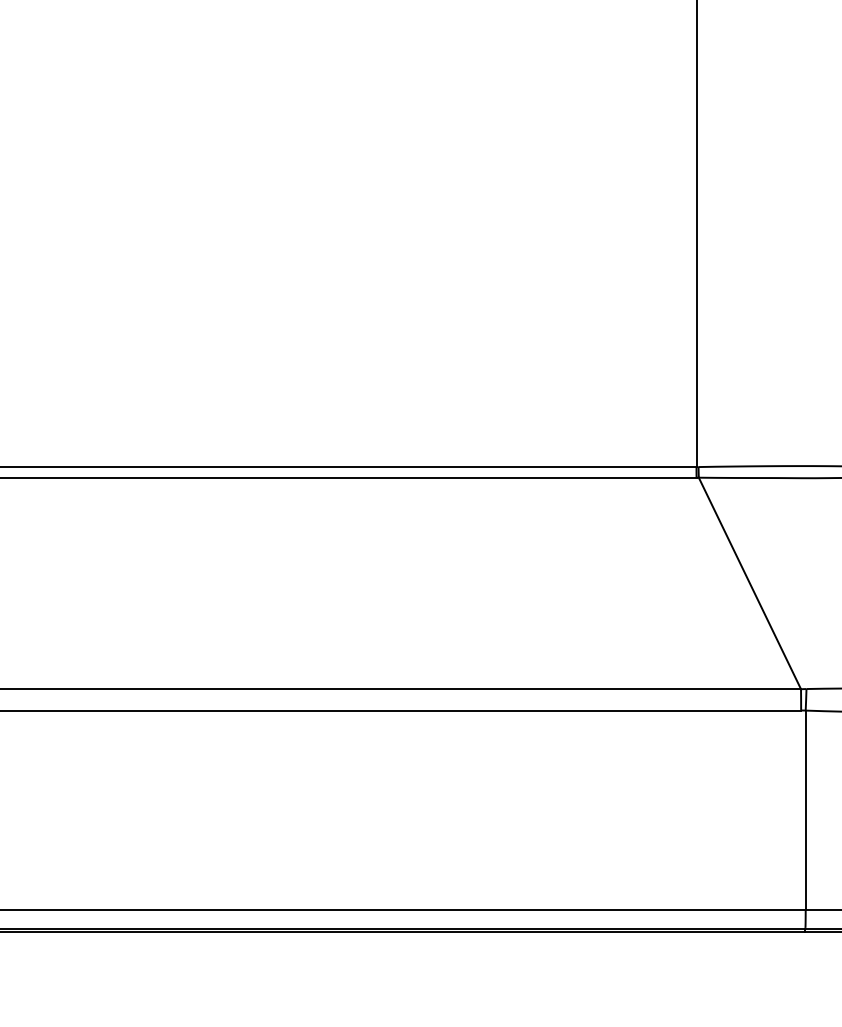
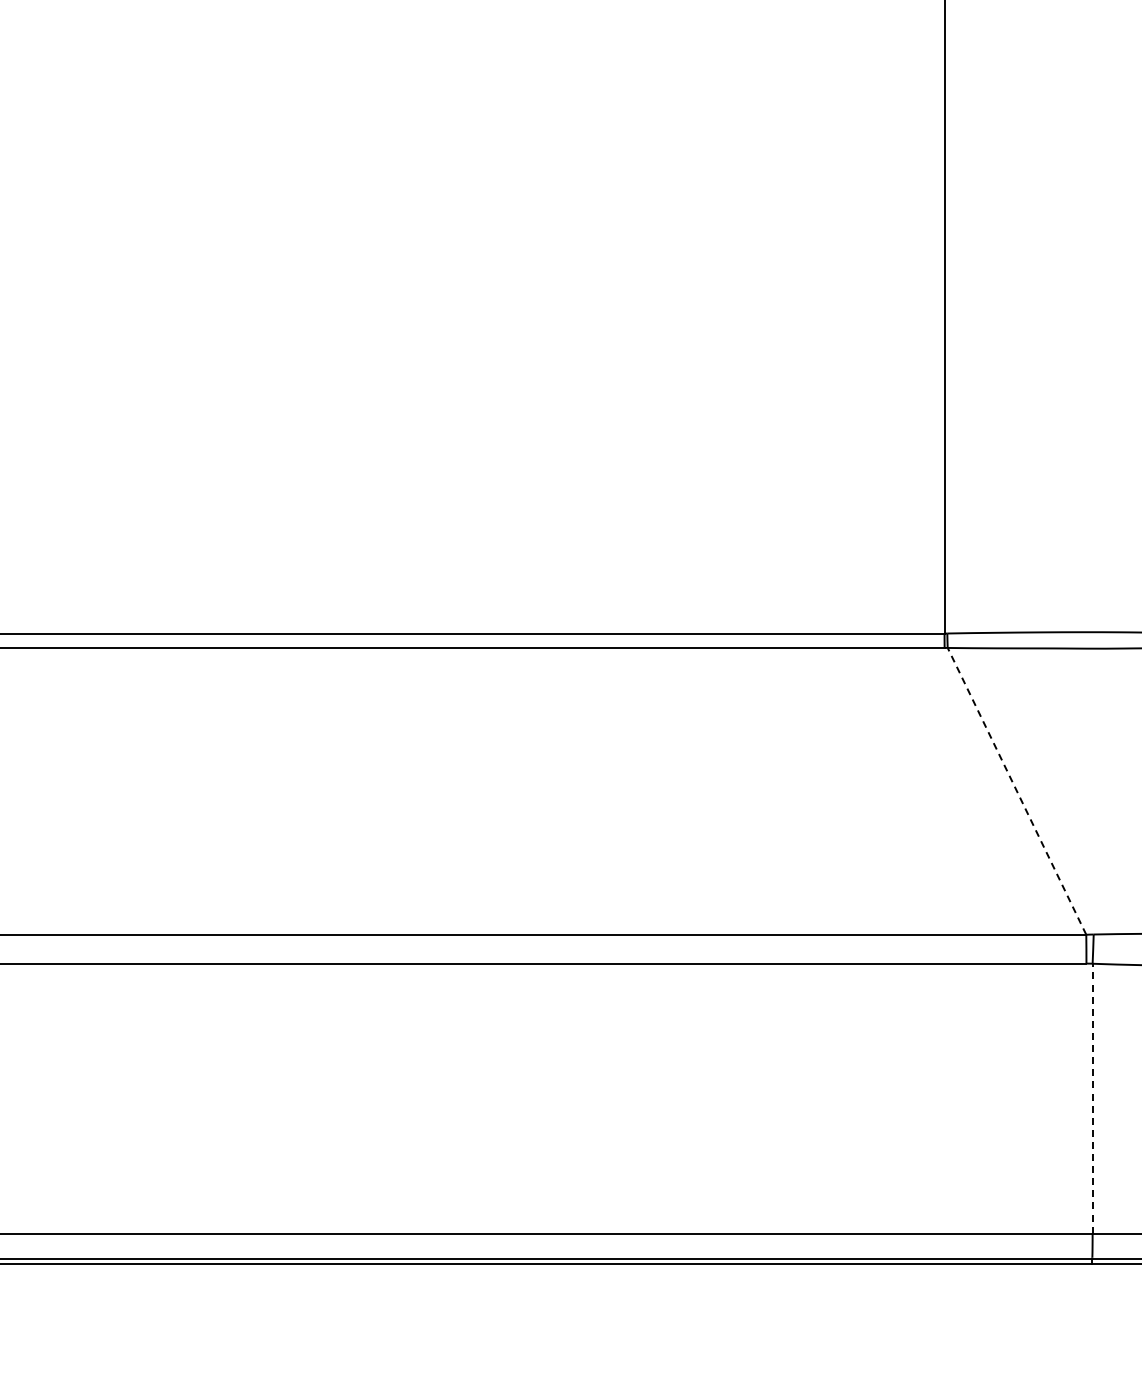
line: (749, 582) -> (1016, 790), solid -> dashed
line: (805, 809) -> (1092, 1098), solid -> dashed

